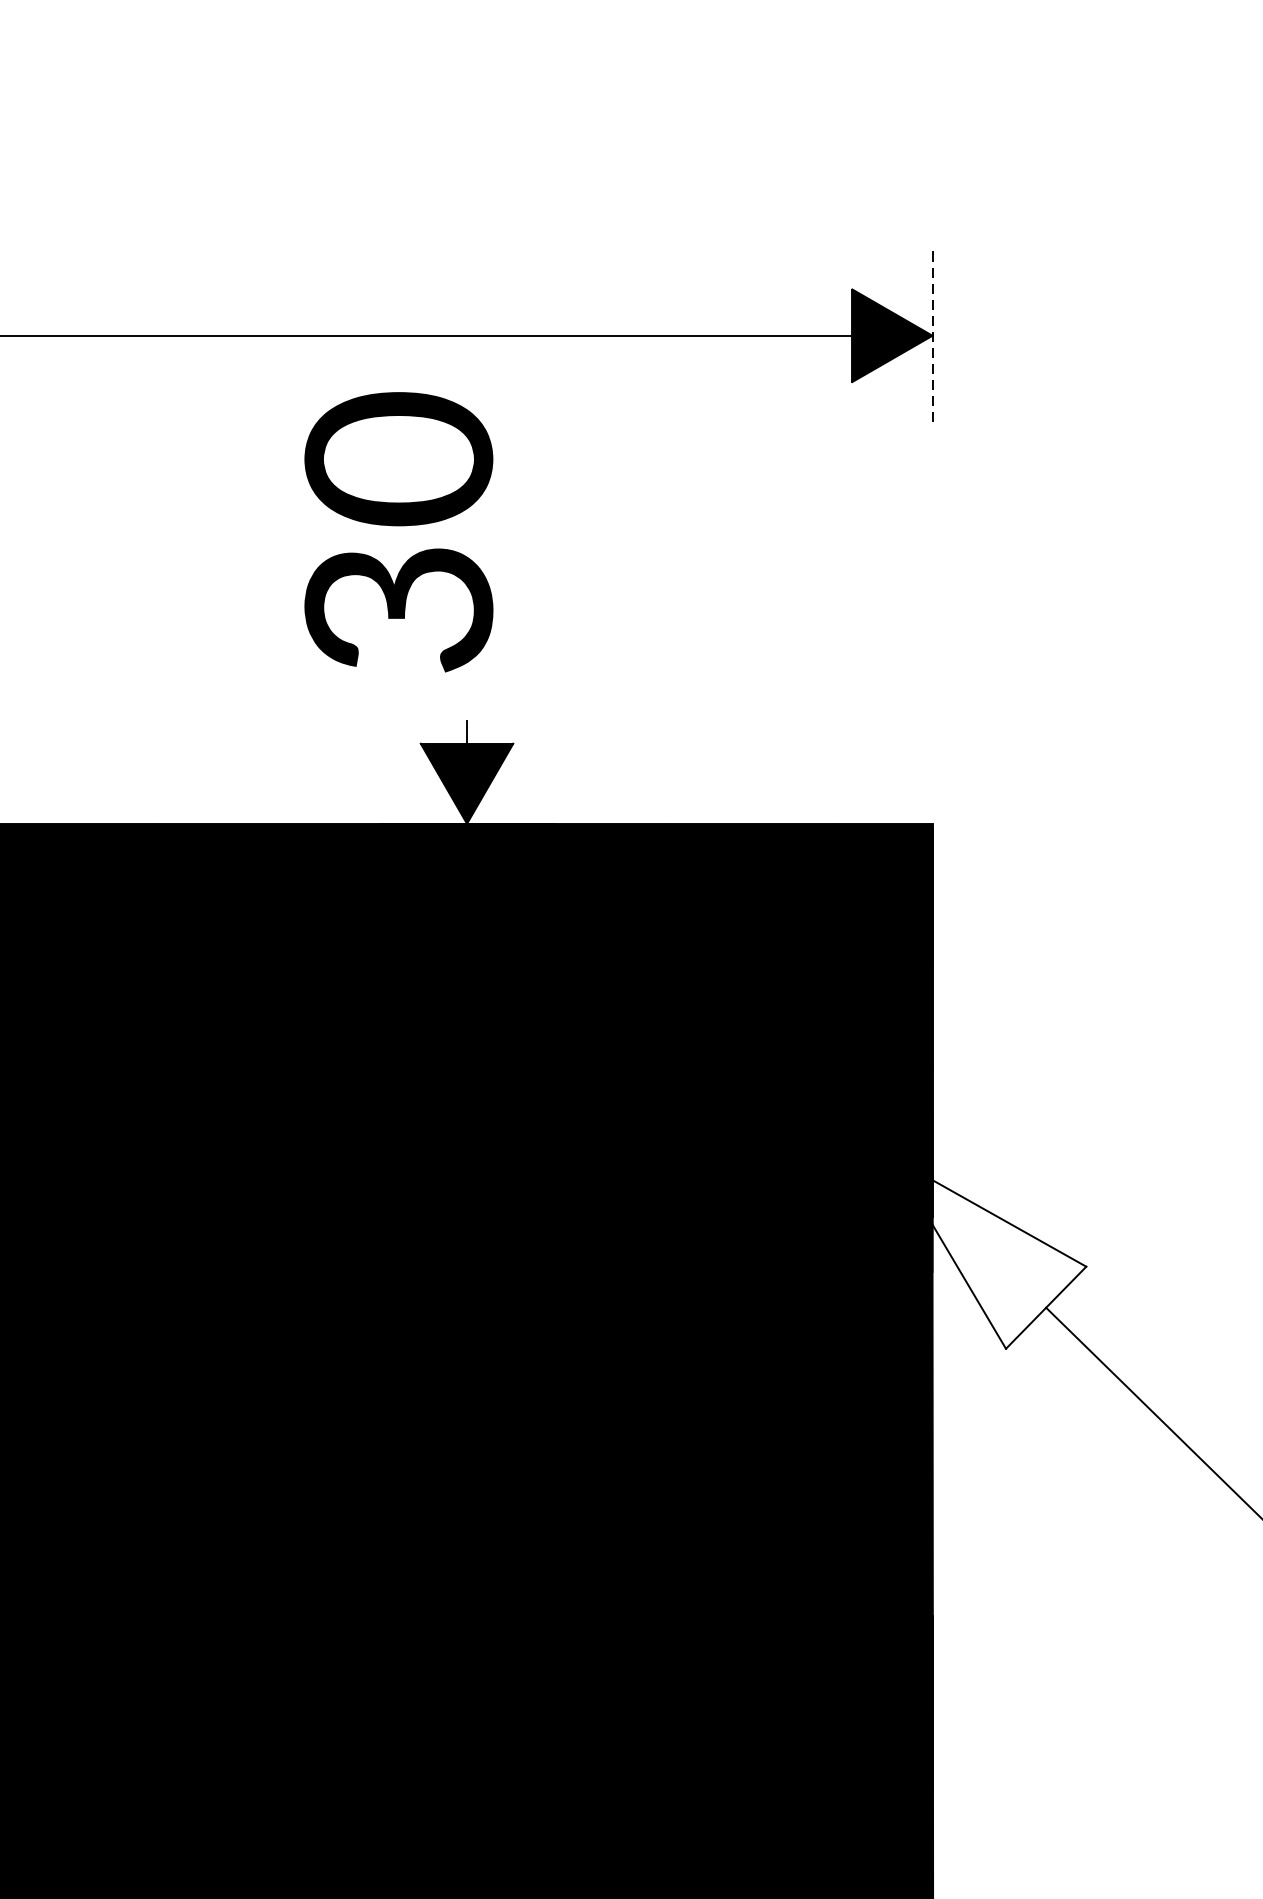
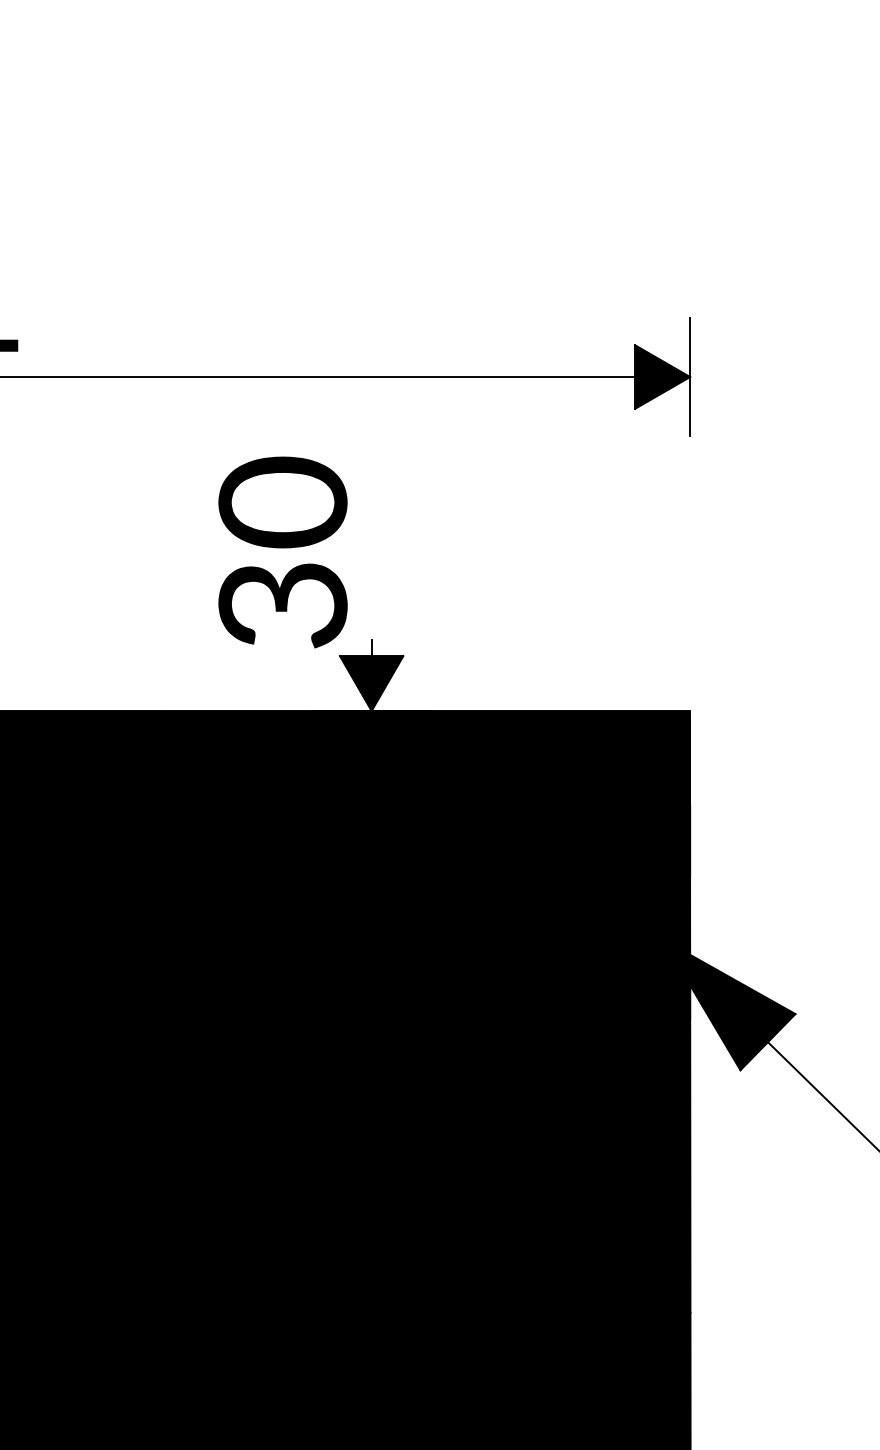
line: (932, 334) -> (690, 376), dashed -> solid
text: (398, 532) -> (282, 552), moved
fill: (989, 1252) -> (729, 1004), added

